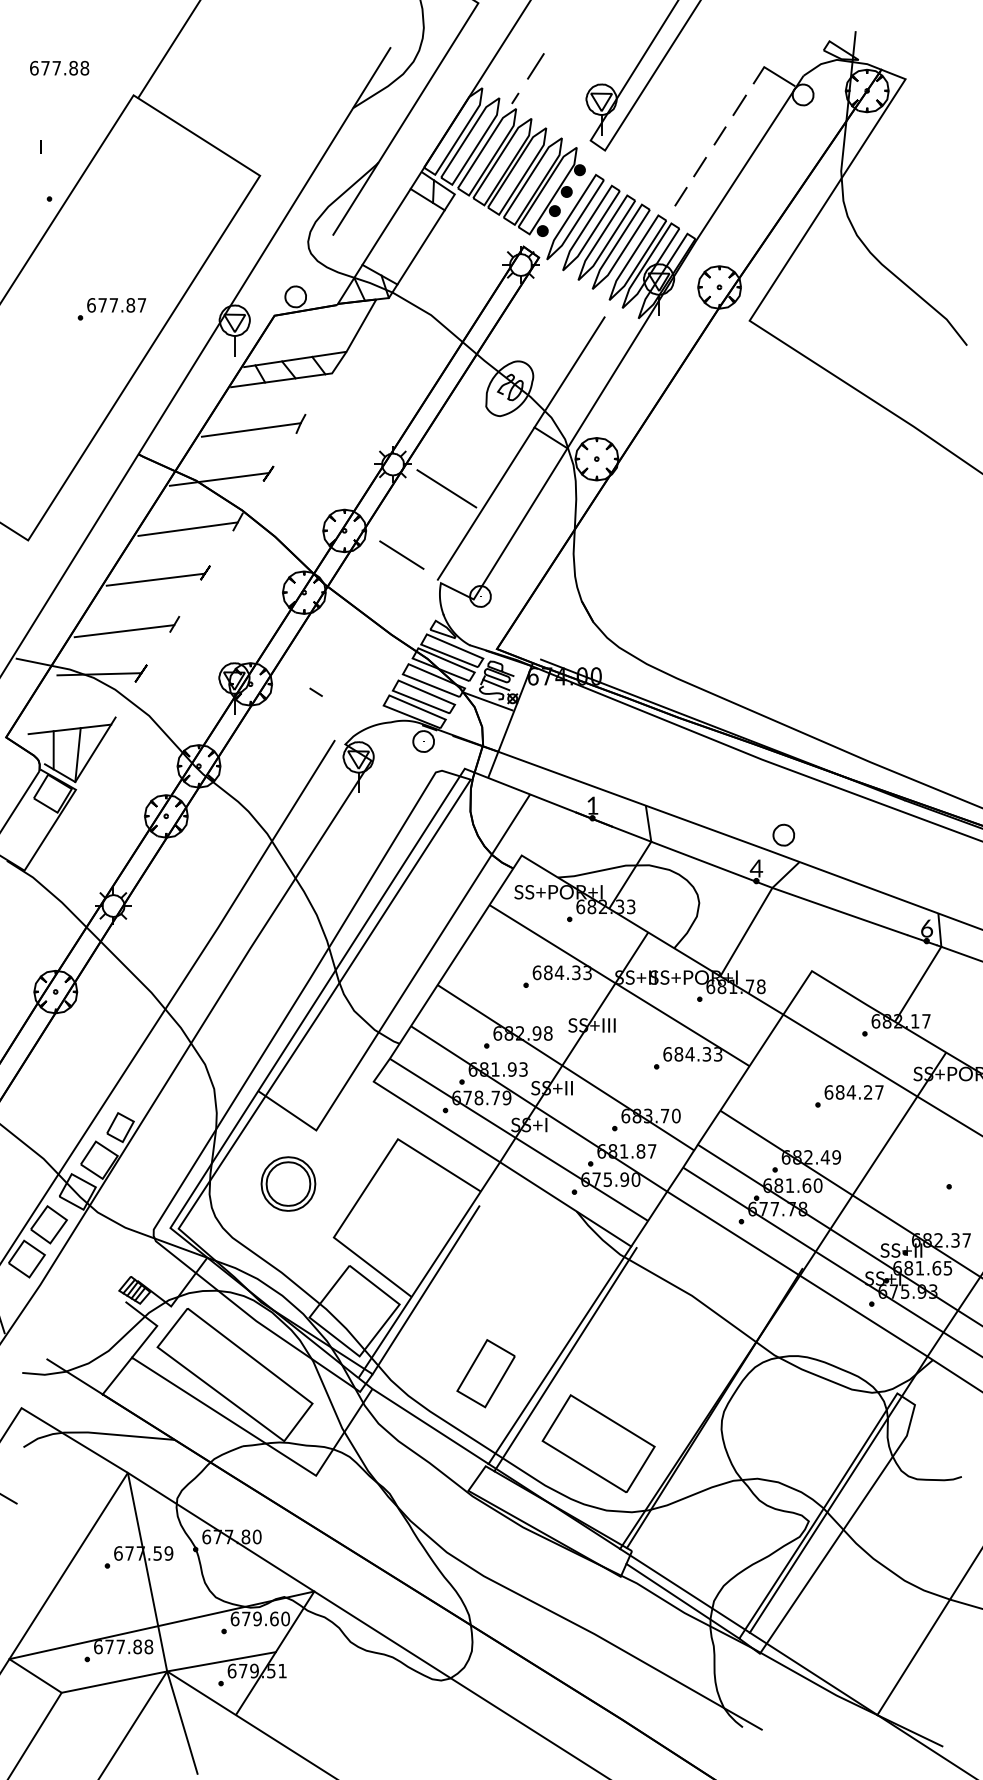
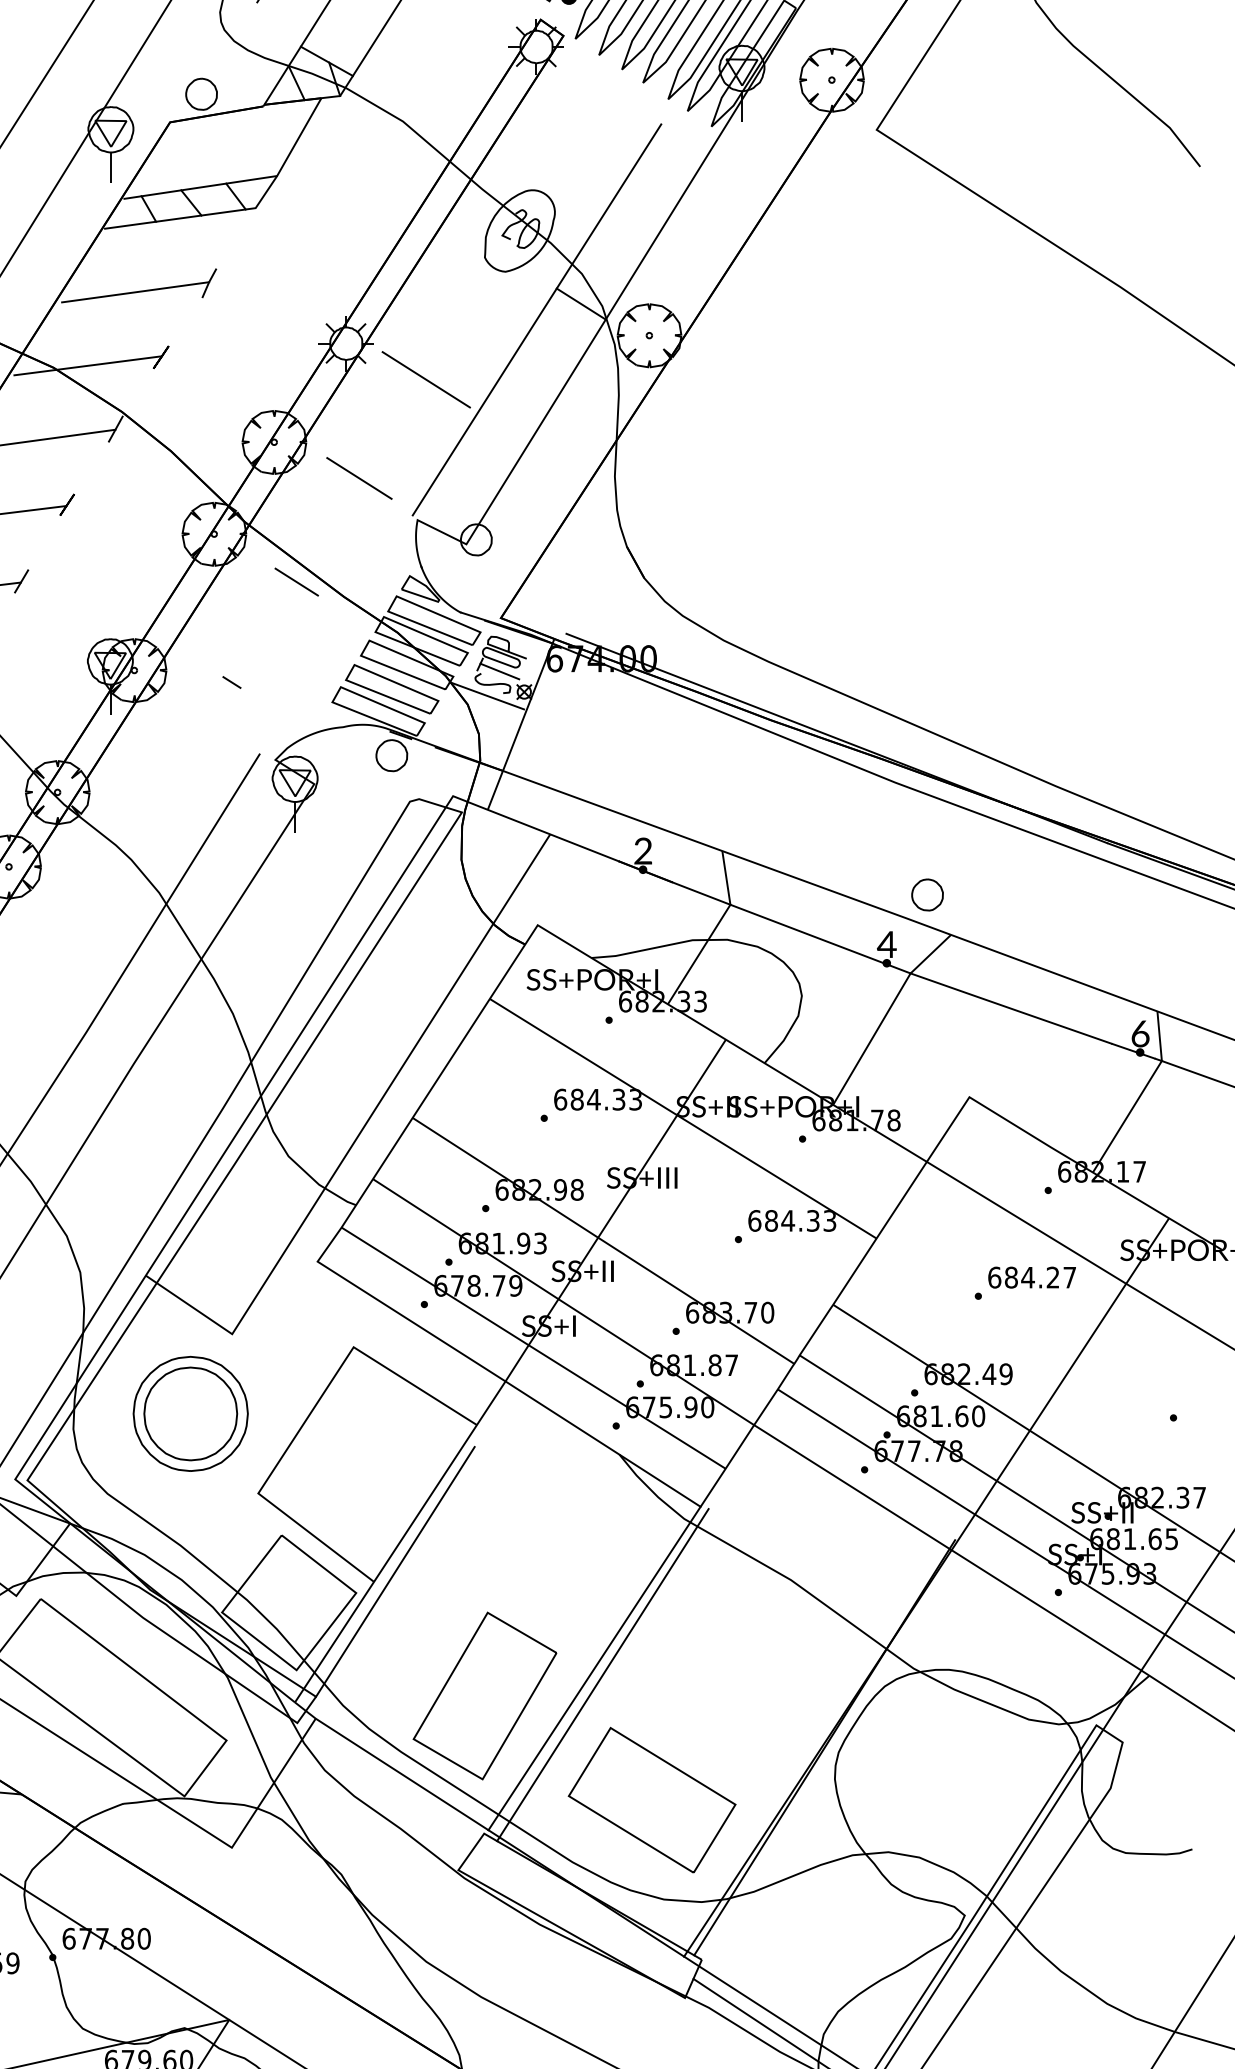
line: (359, 624) -> (296, 581), added
text: (592, 805) -> (642, 850), 1 -> 2
part: (288, 1183) -> (190, 1413), size x1.43
part: (485, 1373) -> (483, 1695), size x1.67

